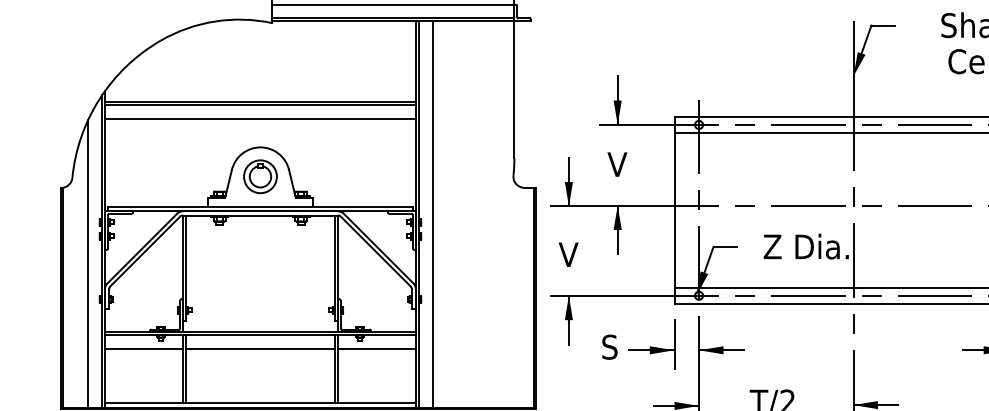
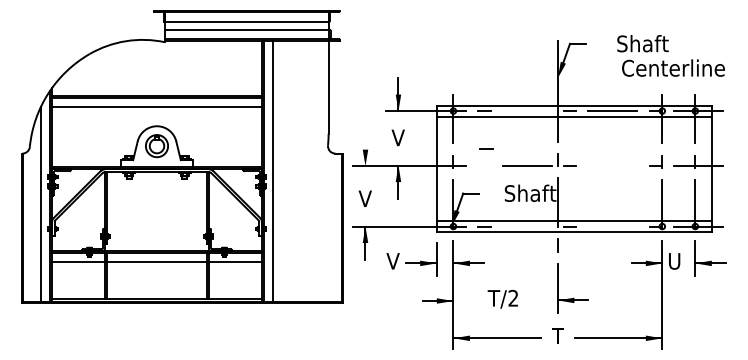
line: (807, 125) -> (526, 111), removed
line: (568, 181) -> (365, 149), removed
line: (744, 205) -> (486, 148), moved
line: (934, 206) -> (612, 166), removed
text: (807, 245) -> (526, 192), Z Dia. -> Shaft
line: (807, 295) -> (526, 226), removed
line: (934, 295) -> (612, 226), removed
text: (608, 345) -> (392, 260), S -> V

